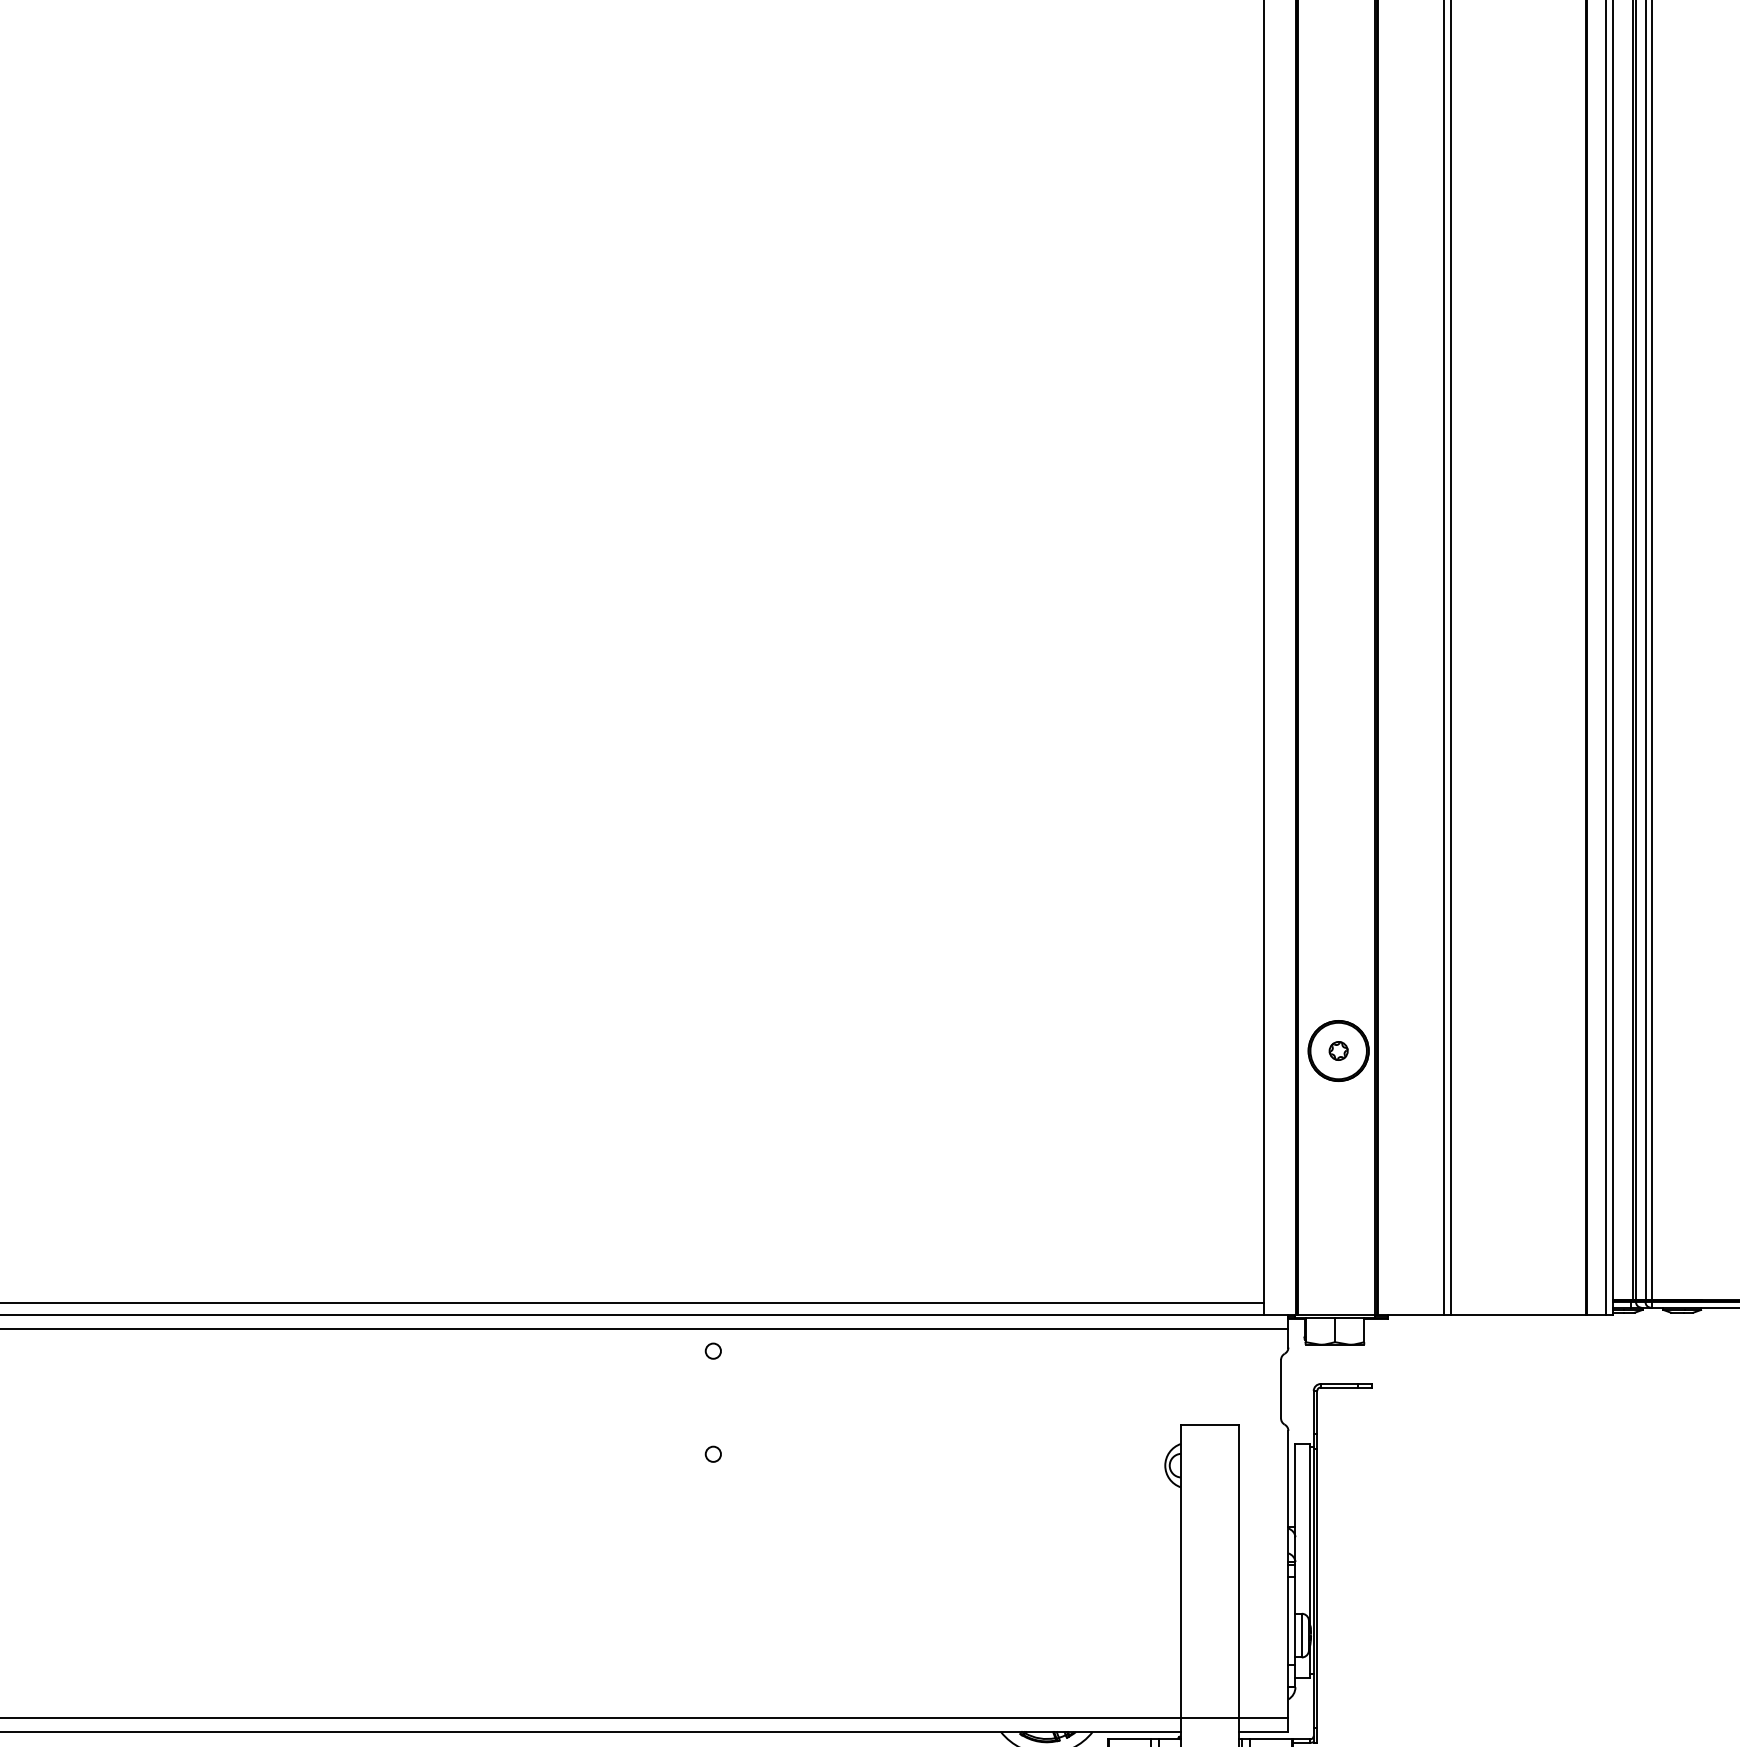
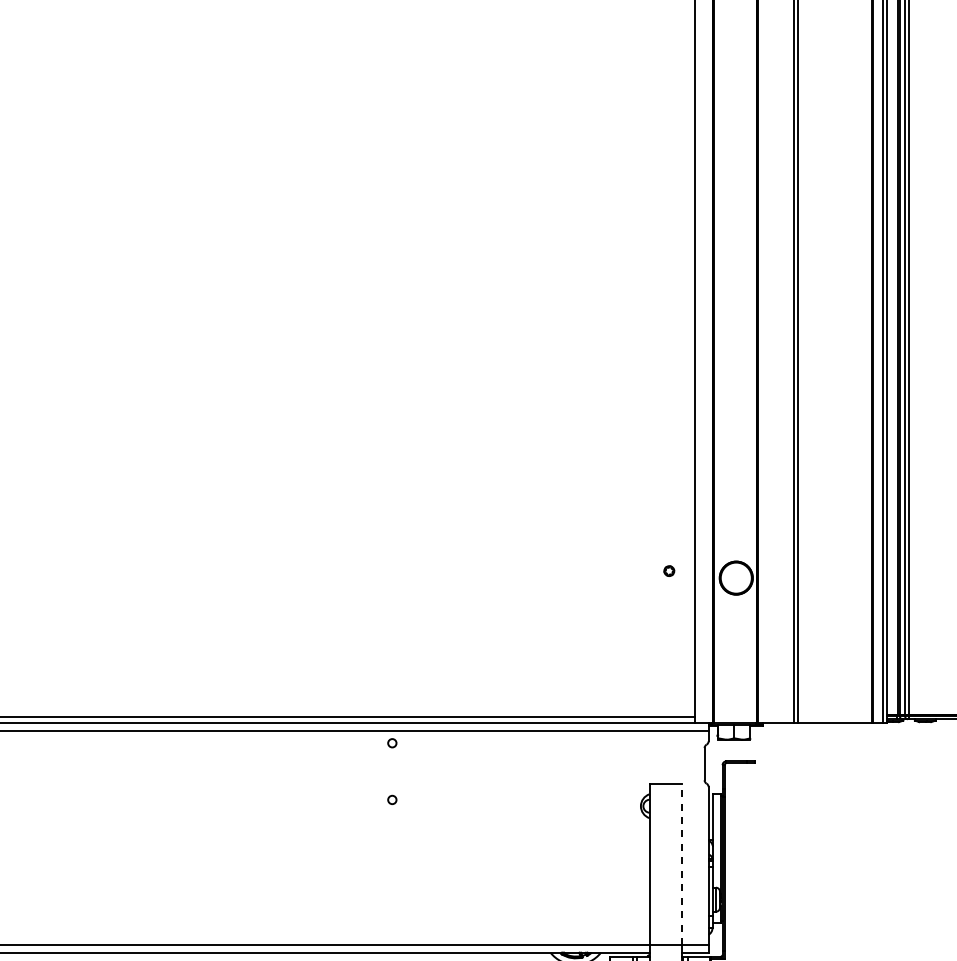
part: (1339, 1049) -> (669, 570), moved
line: (1239, 1571) -> (681, 864), solid -> dashed

